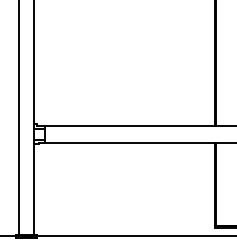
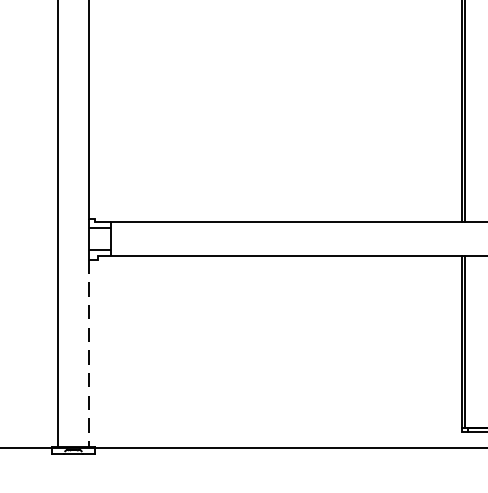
line: (34, 189) -> (90, 353), solid -> dashed

